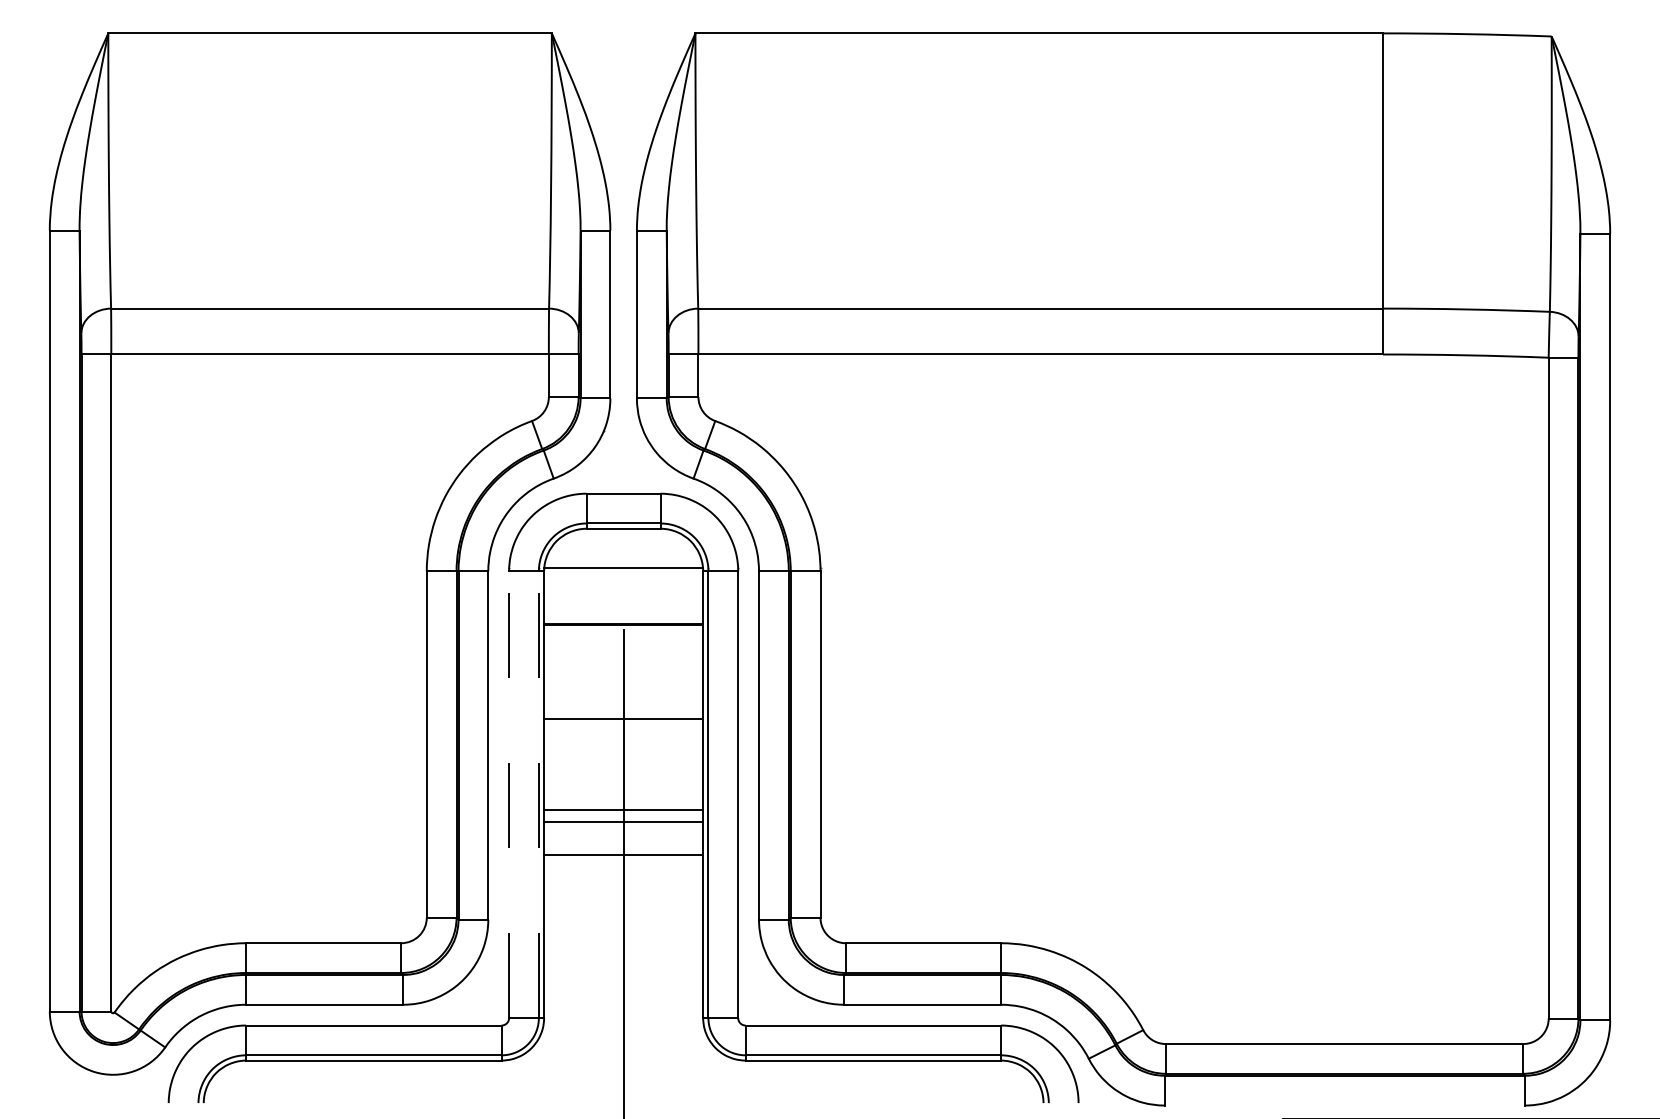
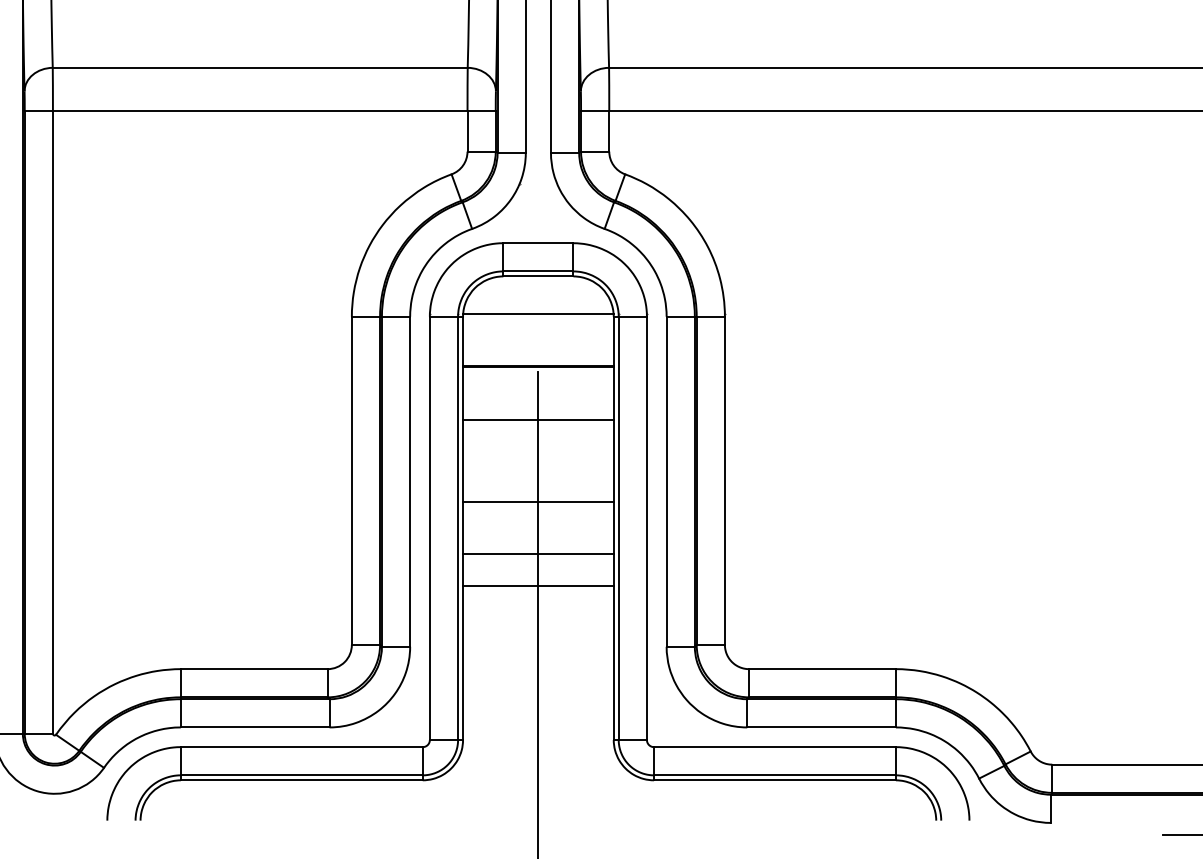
line: (623, 718) -> (538, 419), moved
line: (509, 794) -> (430, 528), dashed -> solid
line: (538, 794) -> (457, 528), dashed -> solid
line: (623, 810) -> (538, 502), moved

